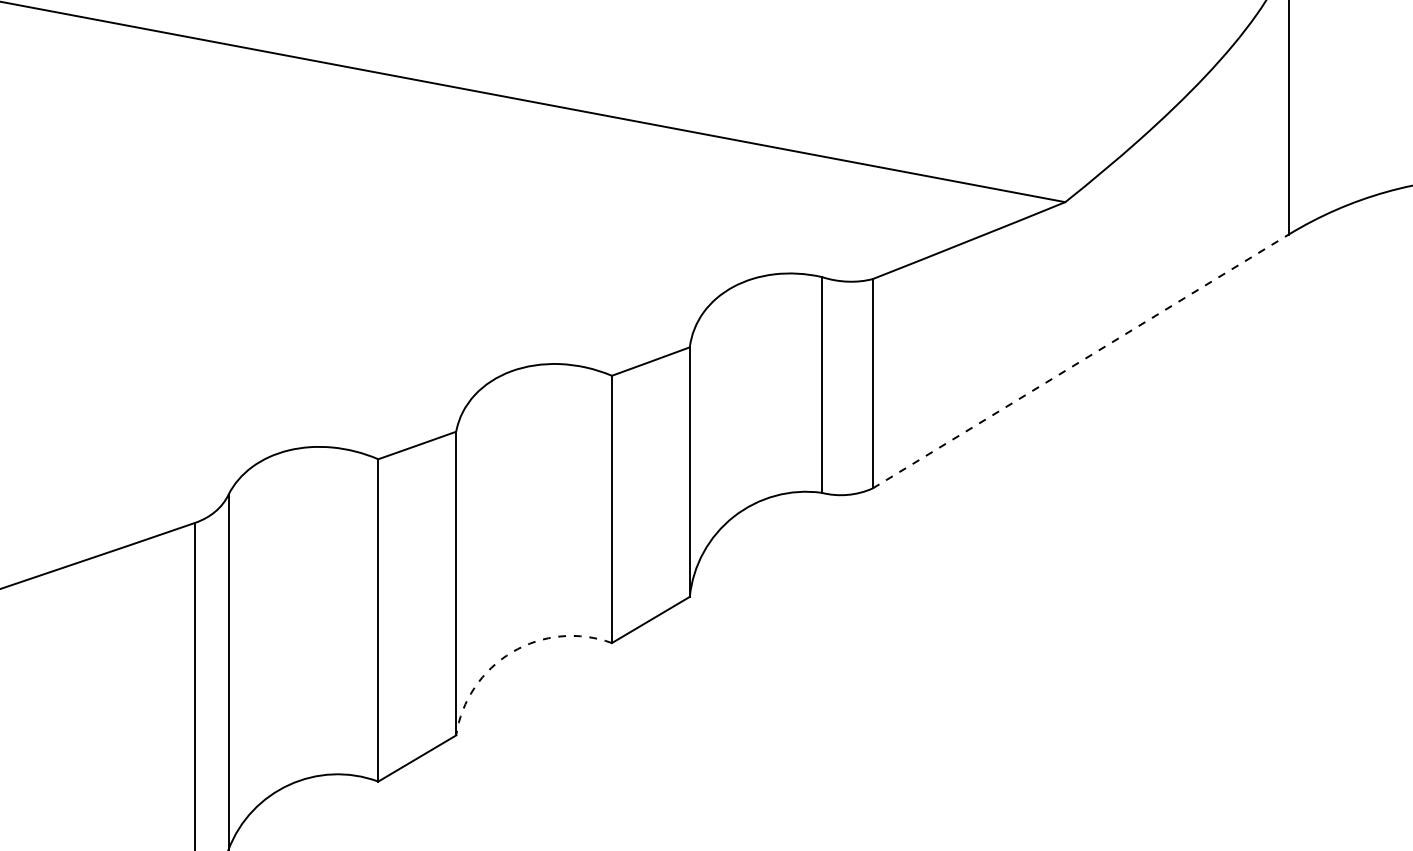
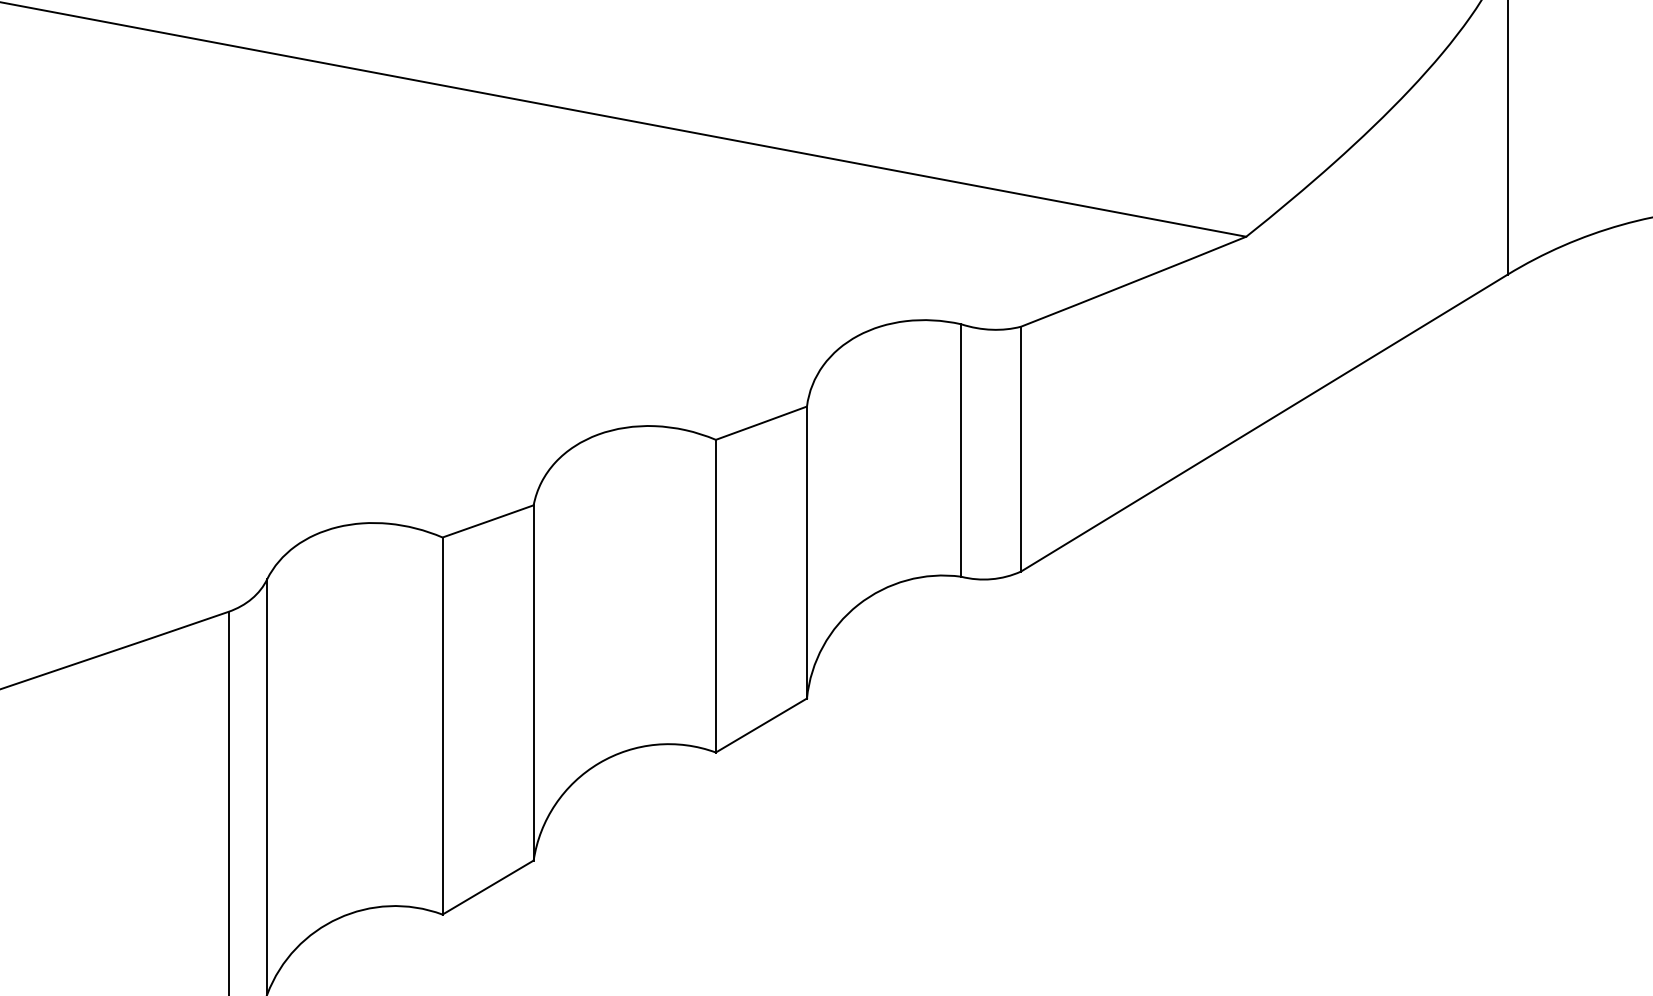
line: (1080, 360) -> (1264, 422), dashed -> solid
arc: (512, 652) -> (599, 763), dashed -> solid

